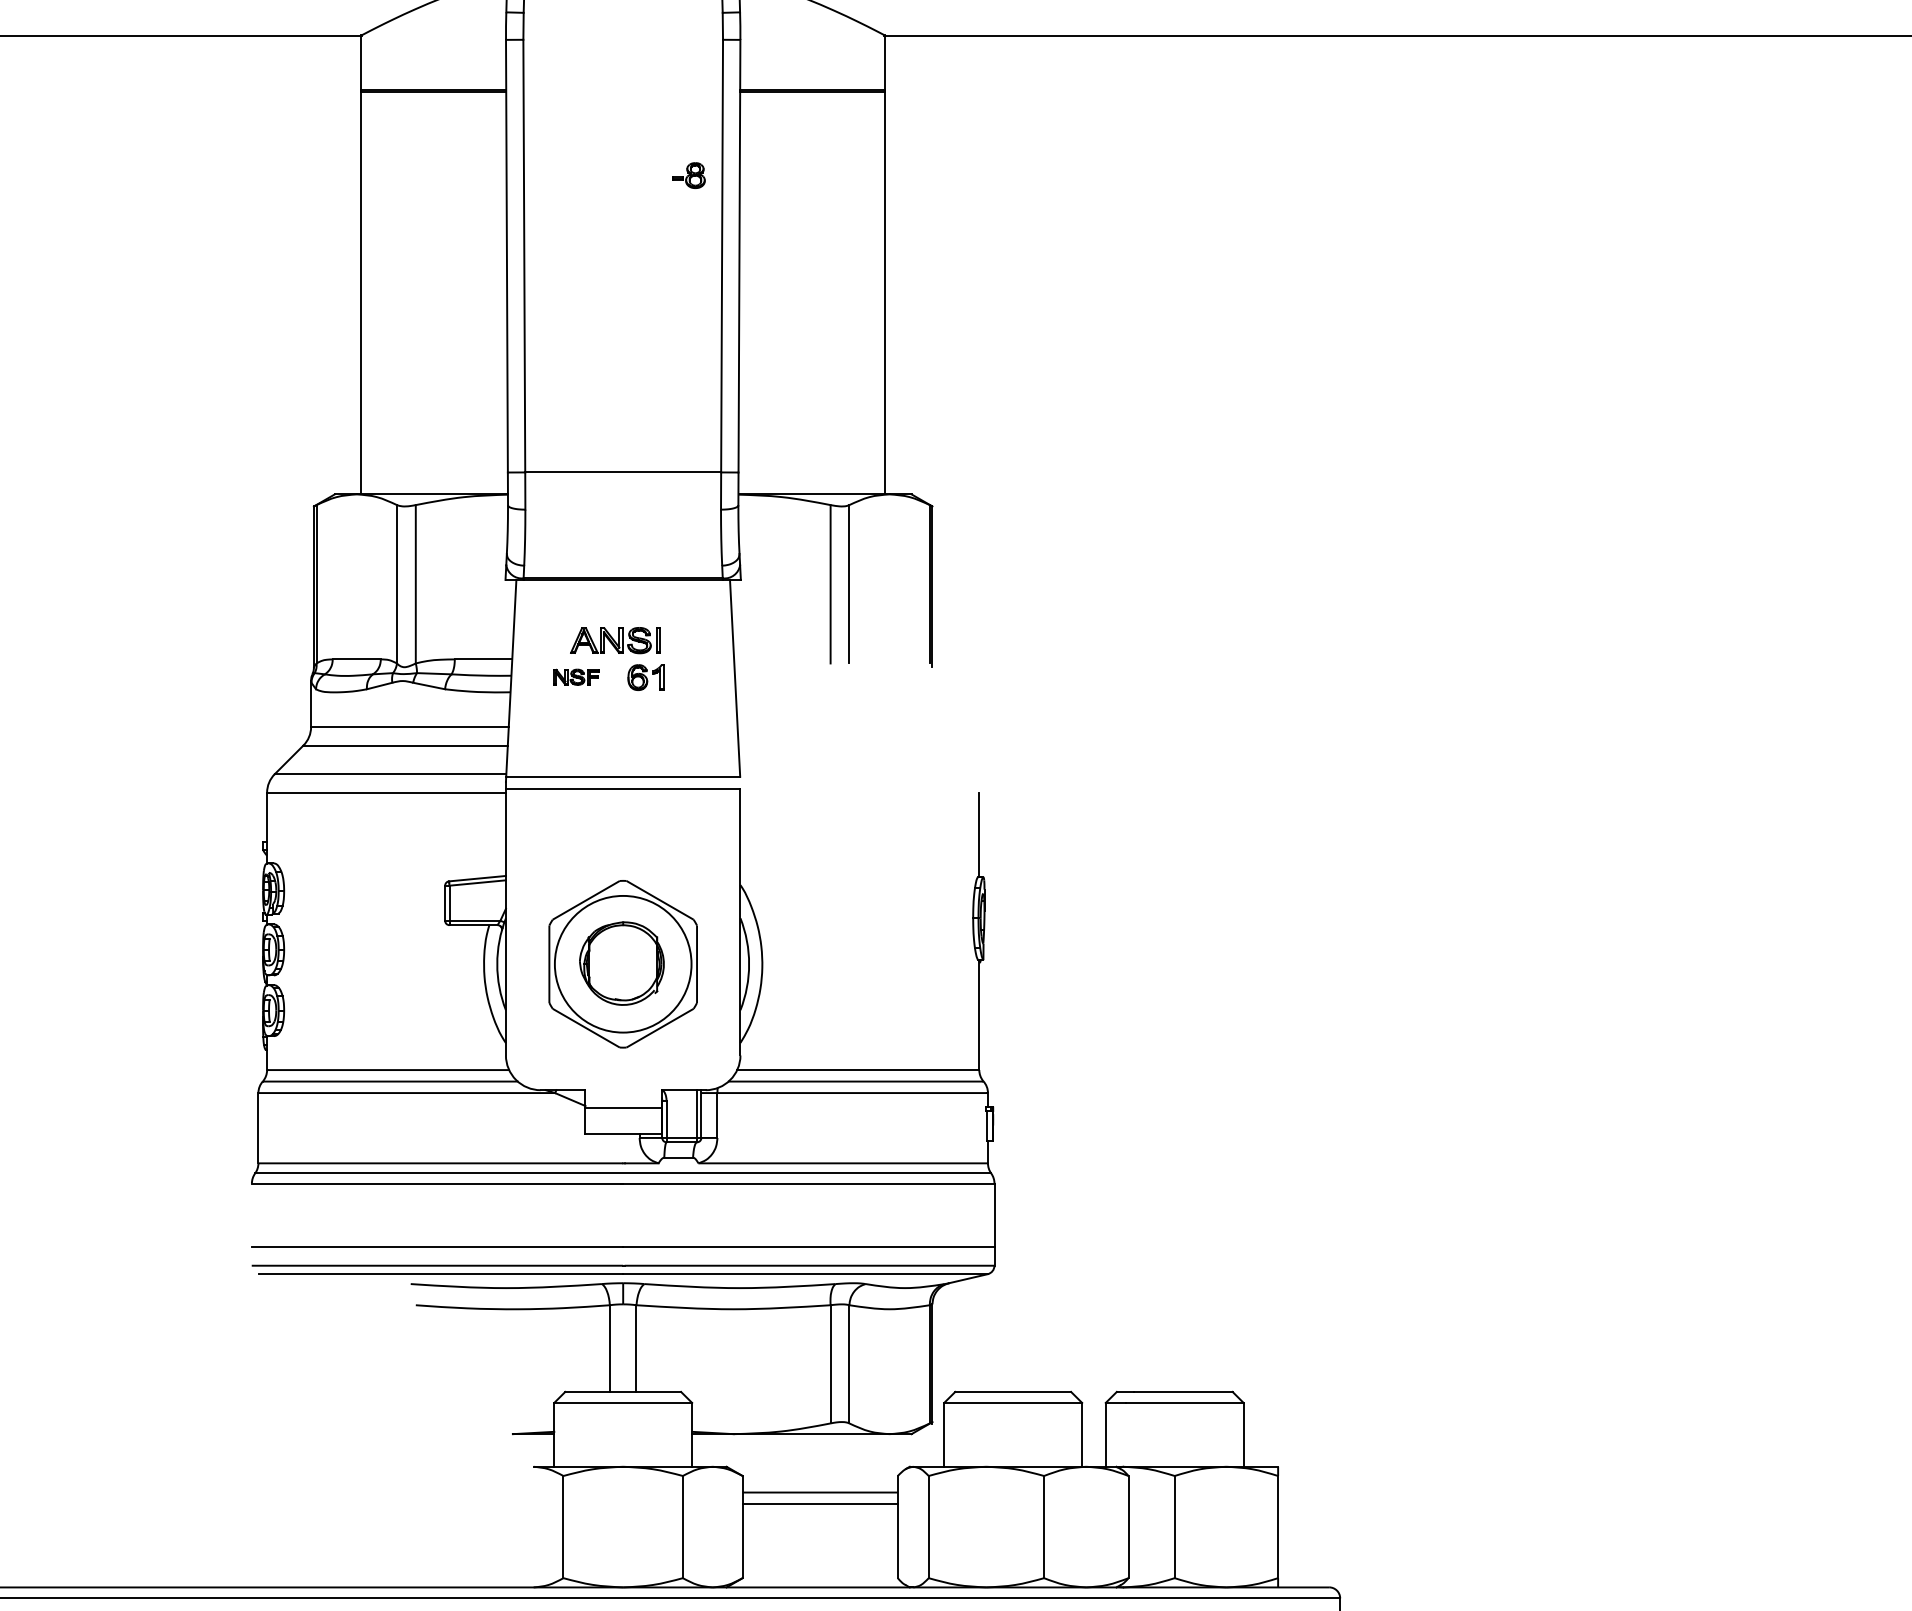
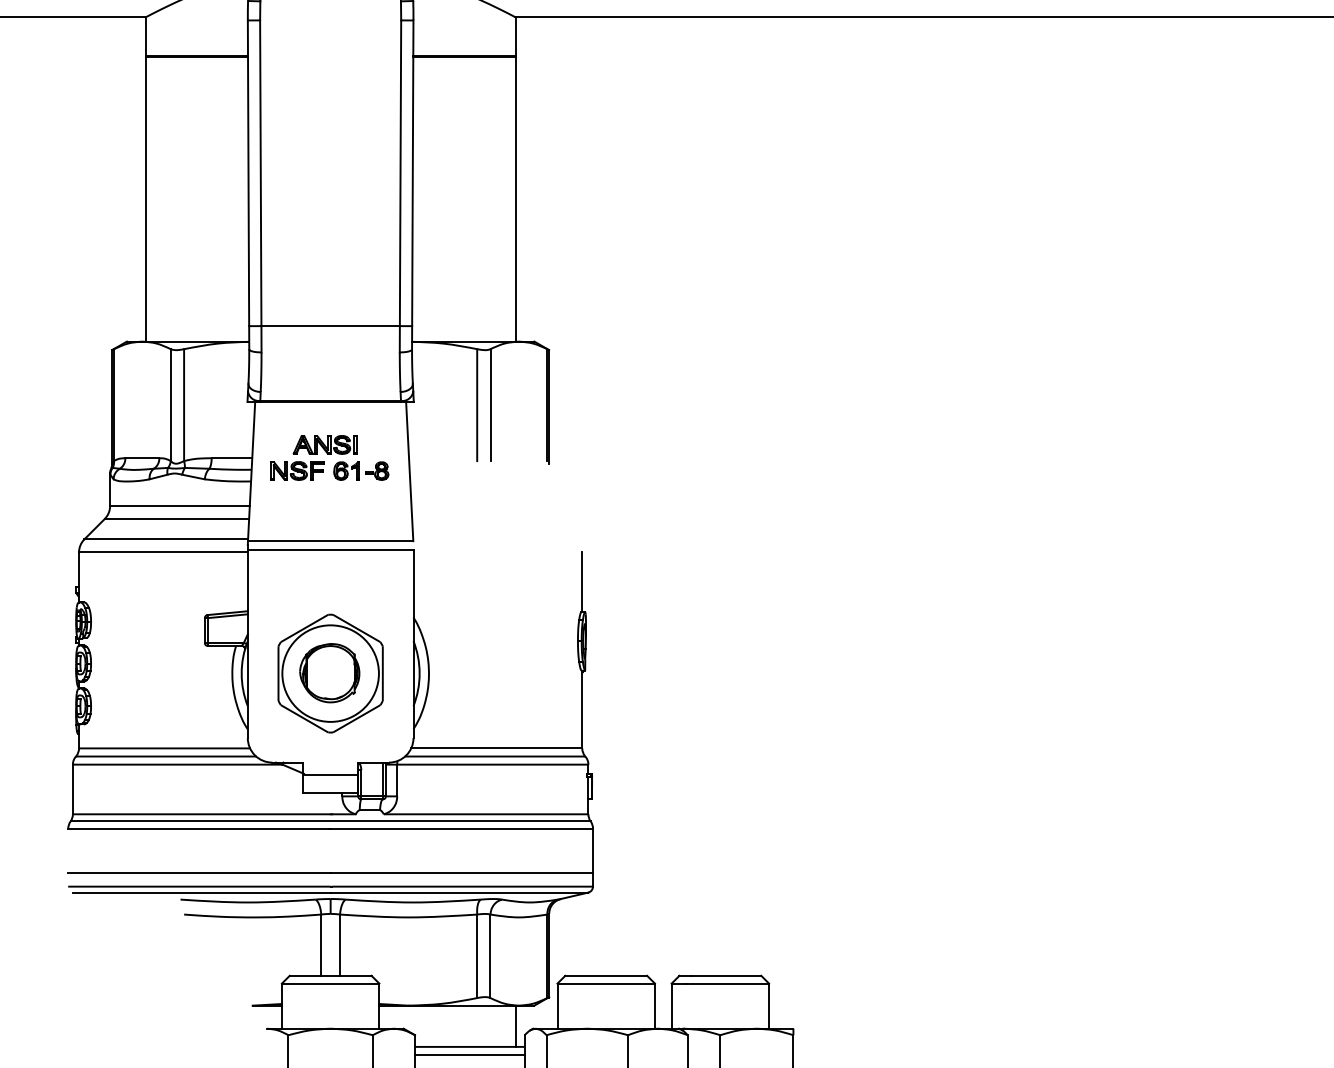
part: (688, 175) -> (376, 471), moved
part: (576, 676) -> (297, 470), size x1.67
line: (885, 1463) -> (515, 1026), added

